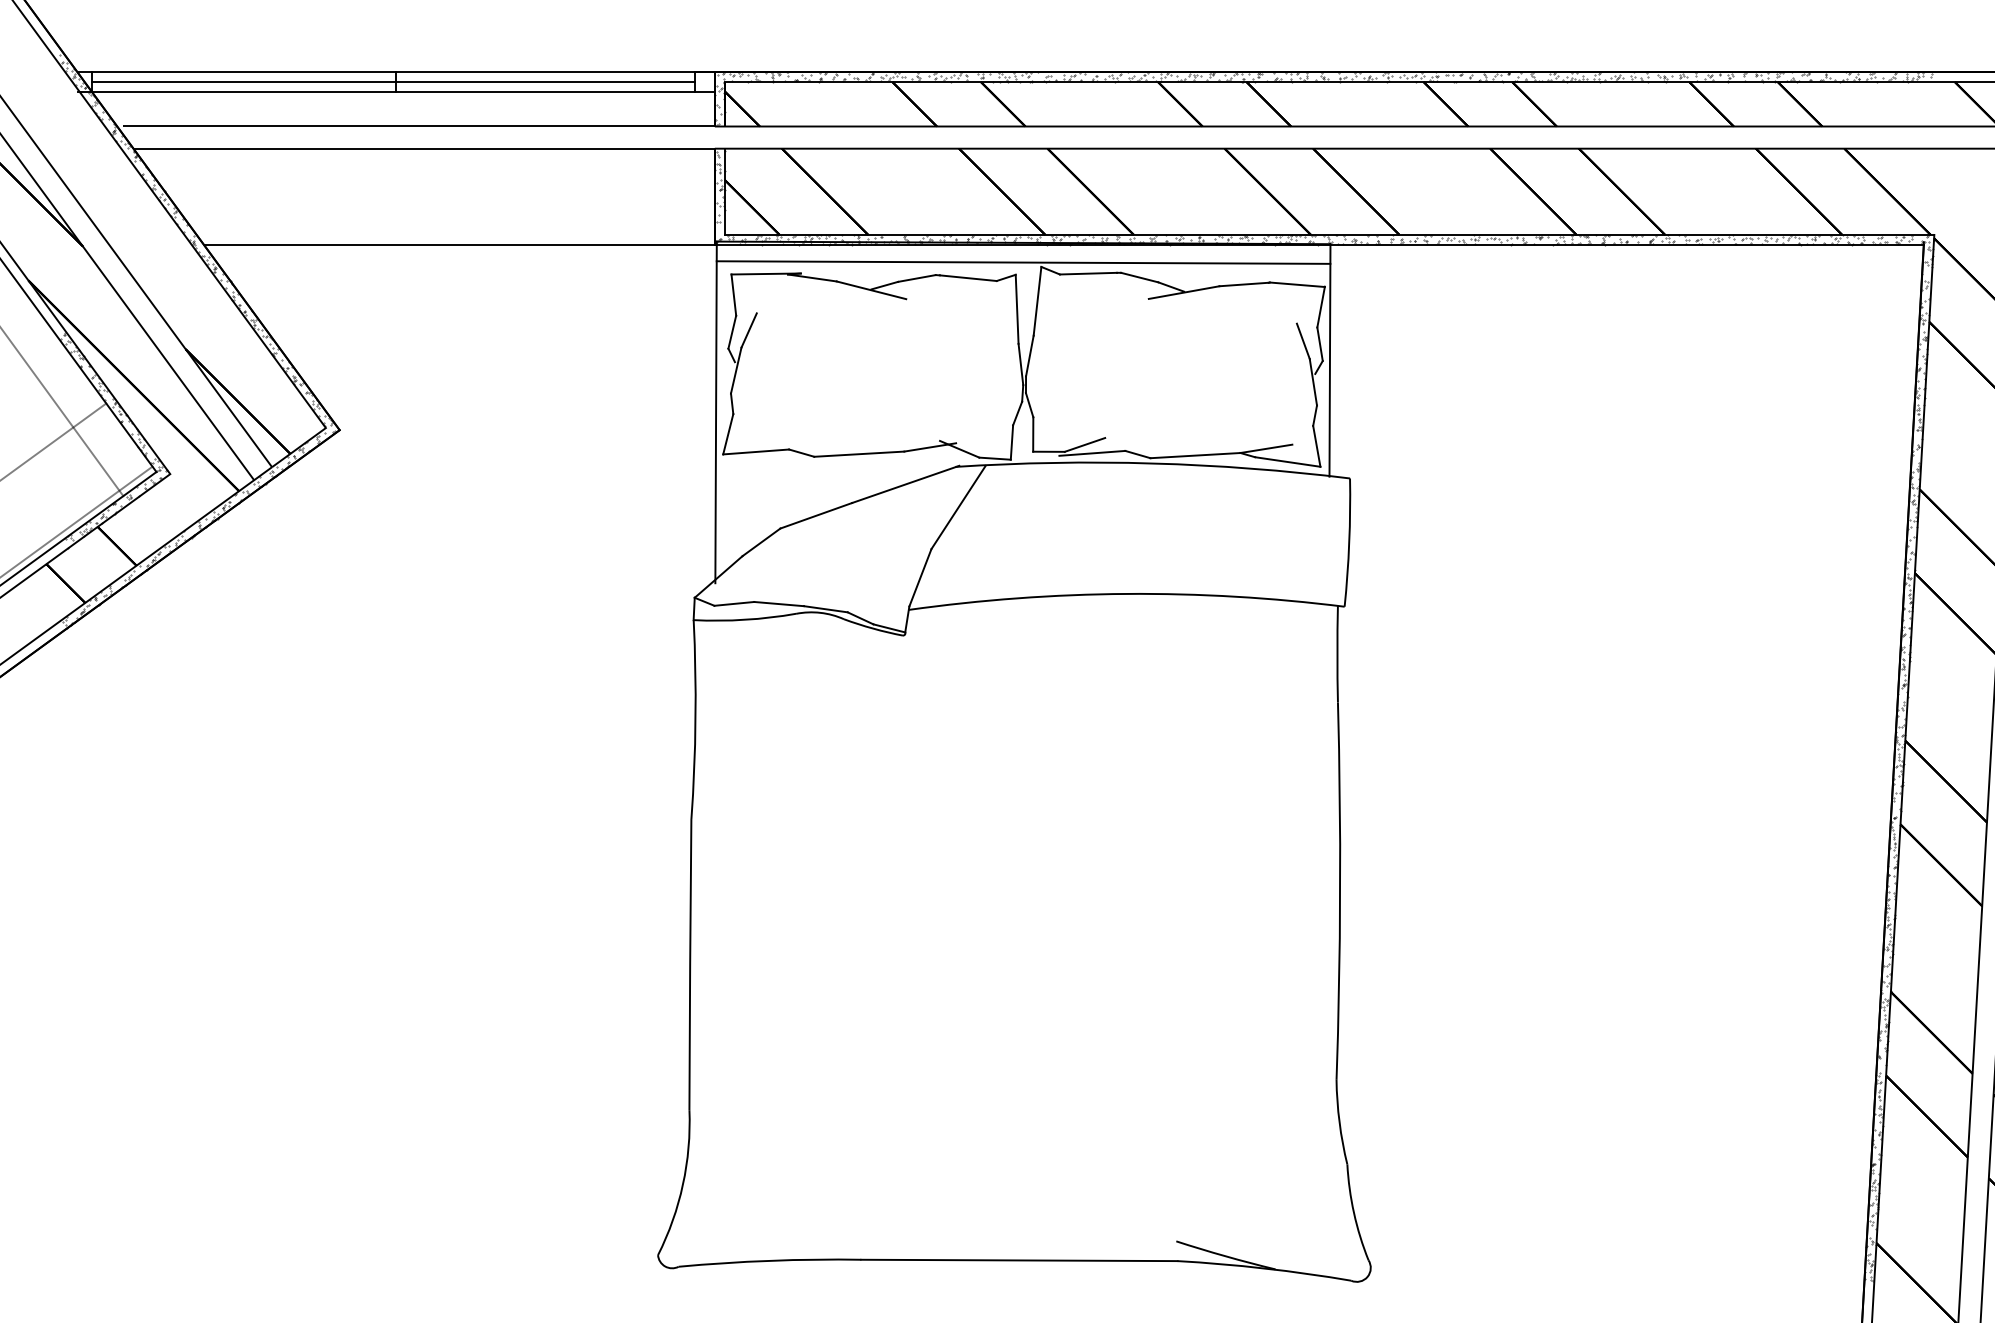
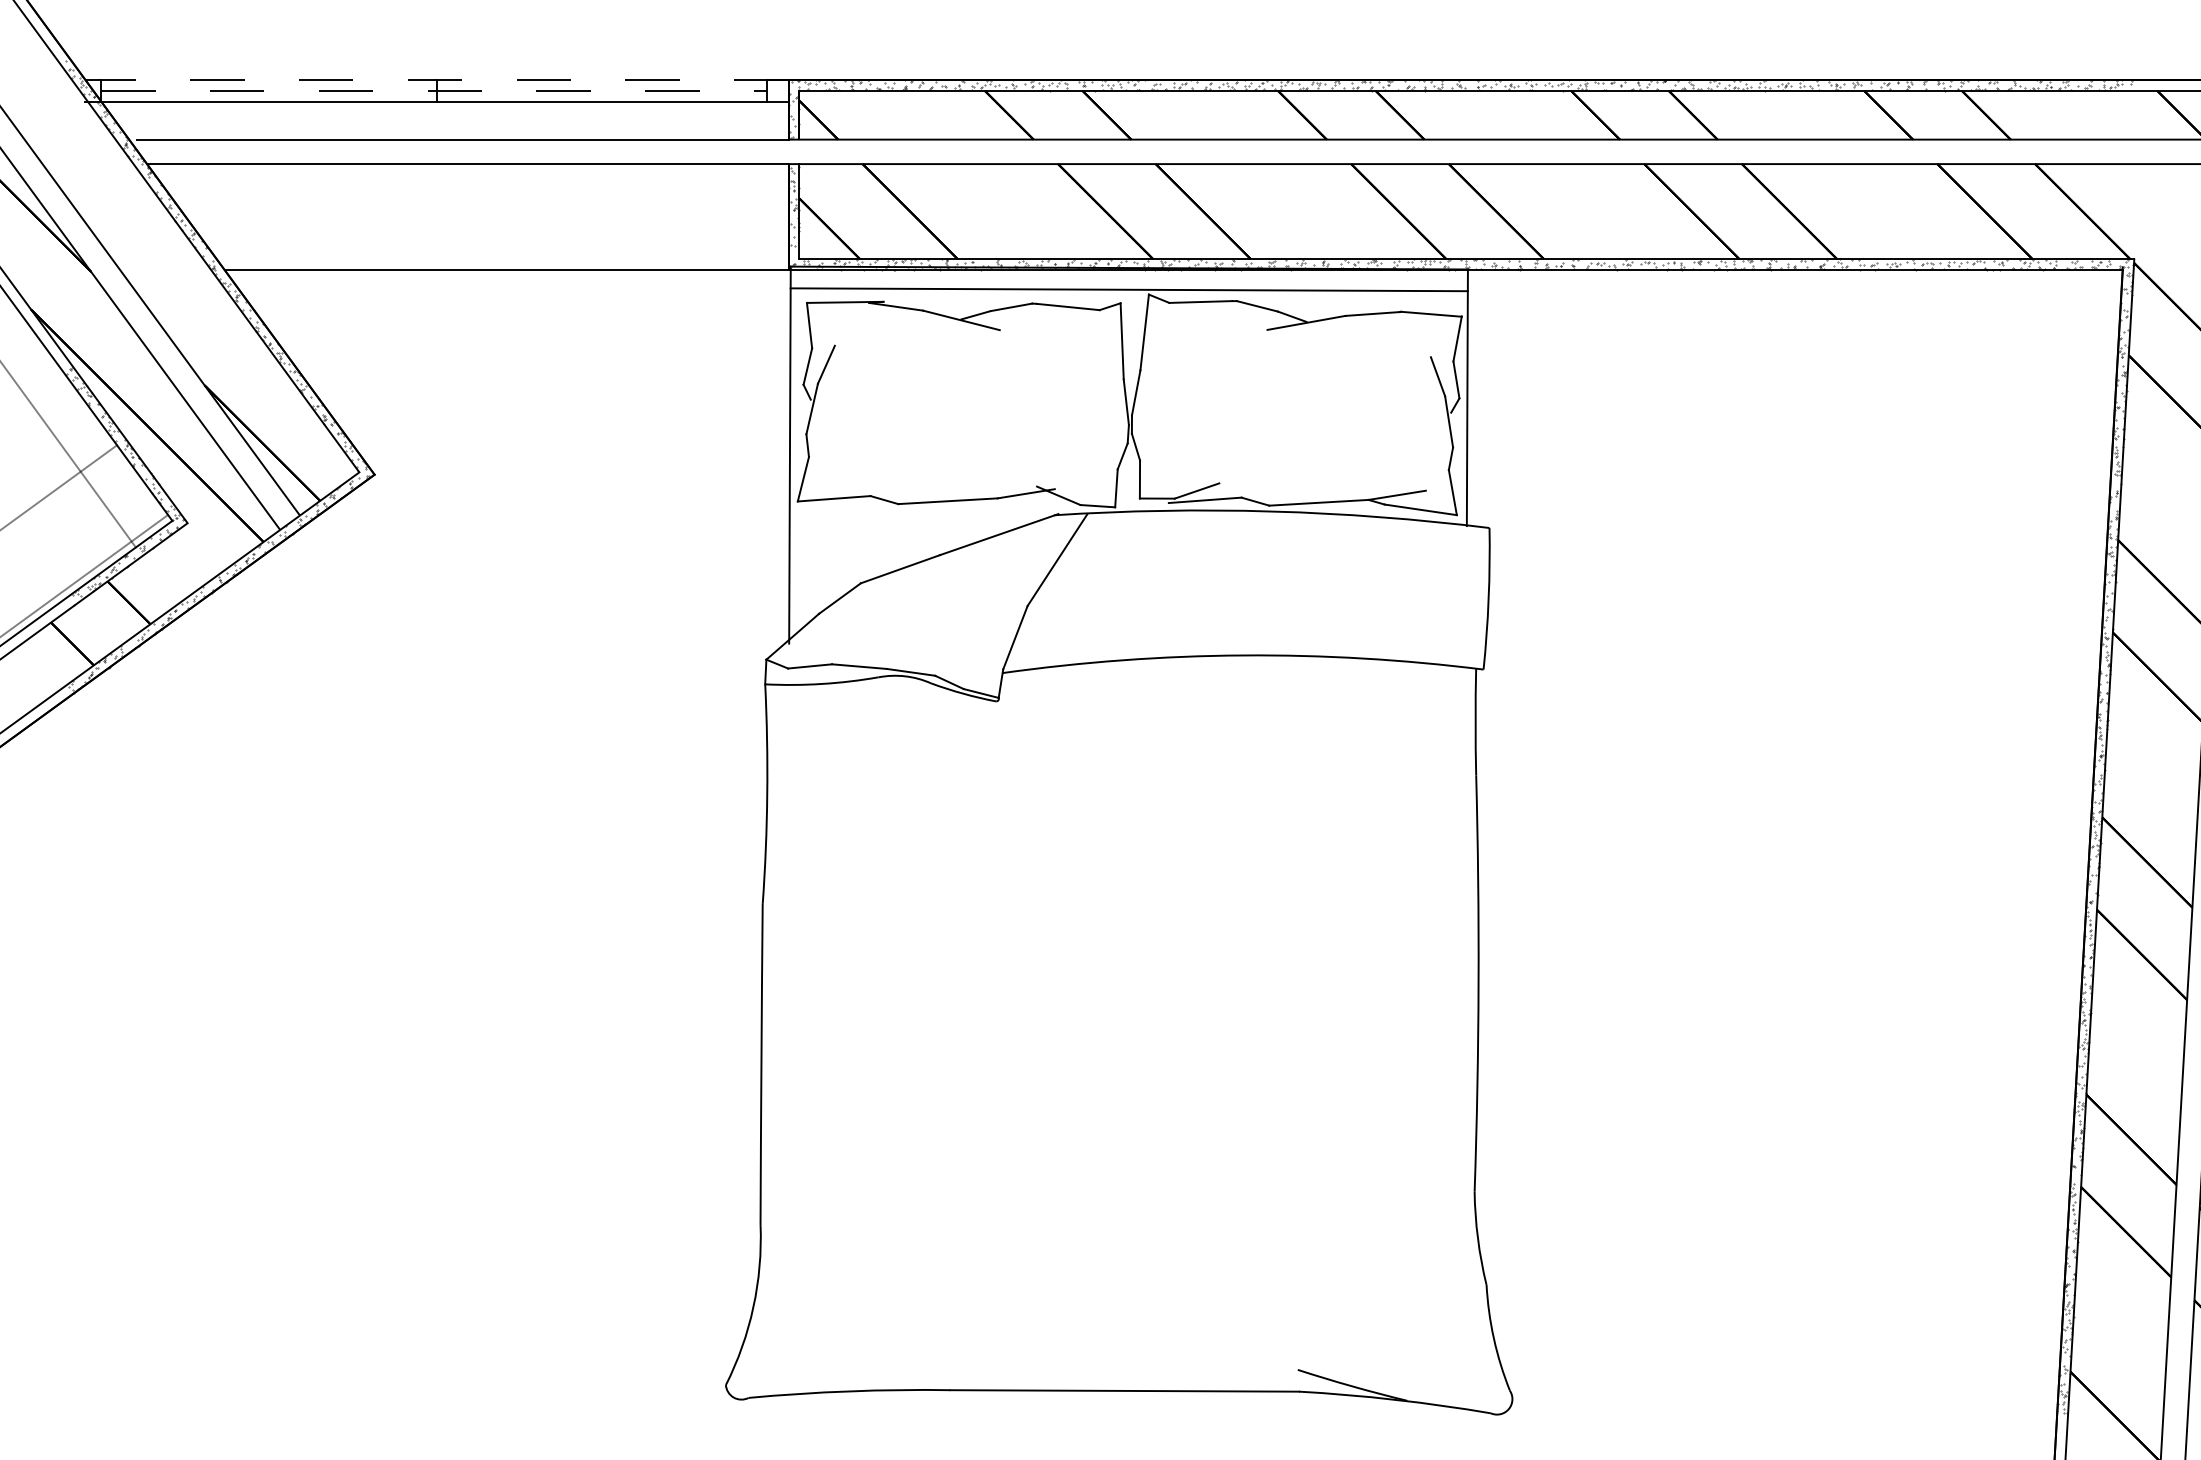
line: (395, 72) -> (436, 79), solid -> dashed
line: (393, 81) -> (434, 90), solid -> dashed

